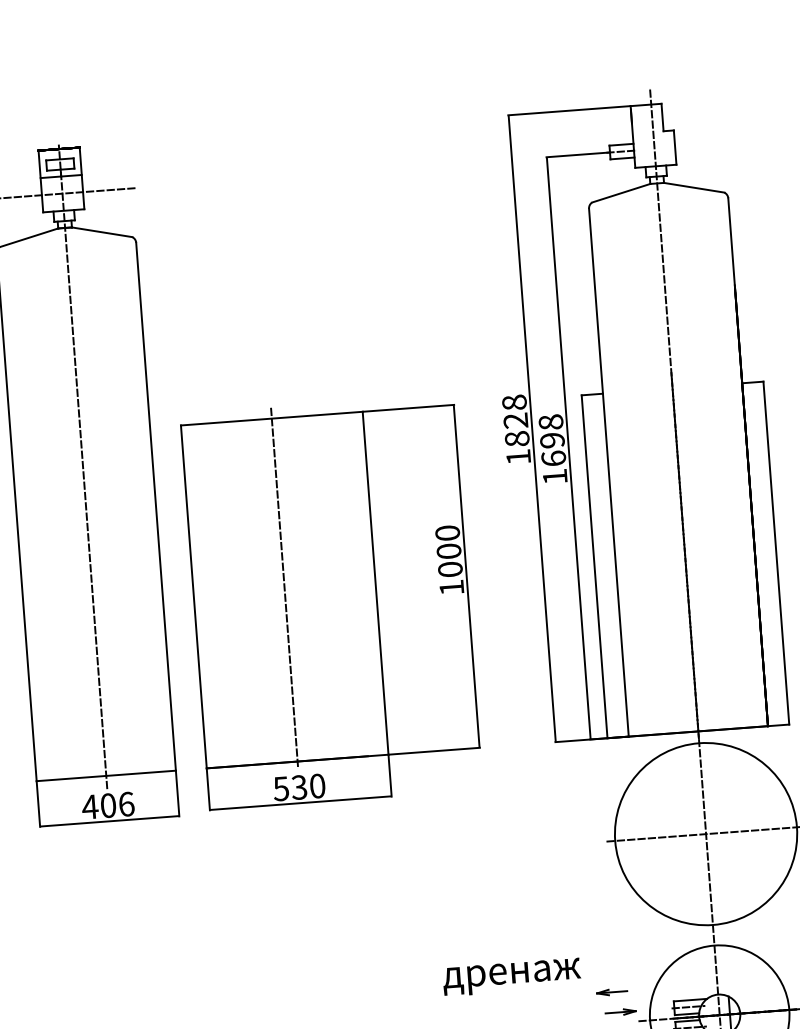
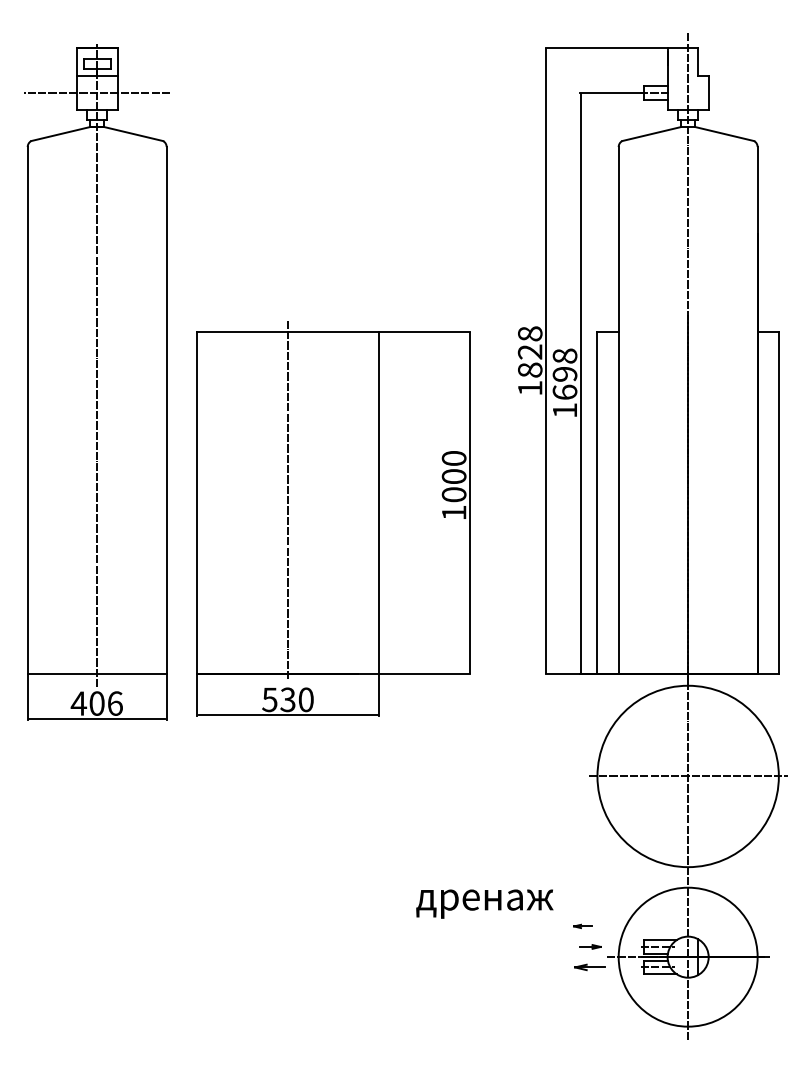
part: (611, 992) -> (582, 926), size x0.6
part: (621, 1011) -> (590, 946), size x0.7

